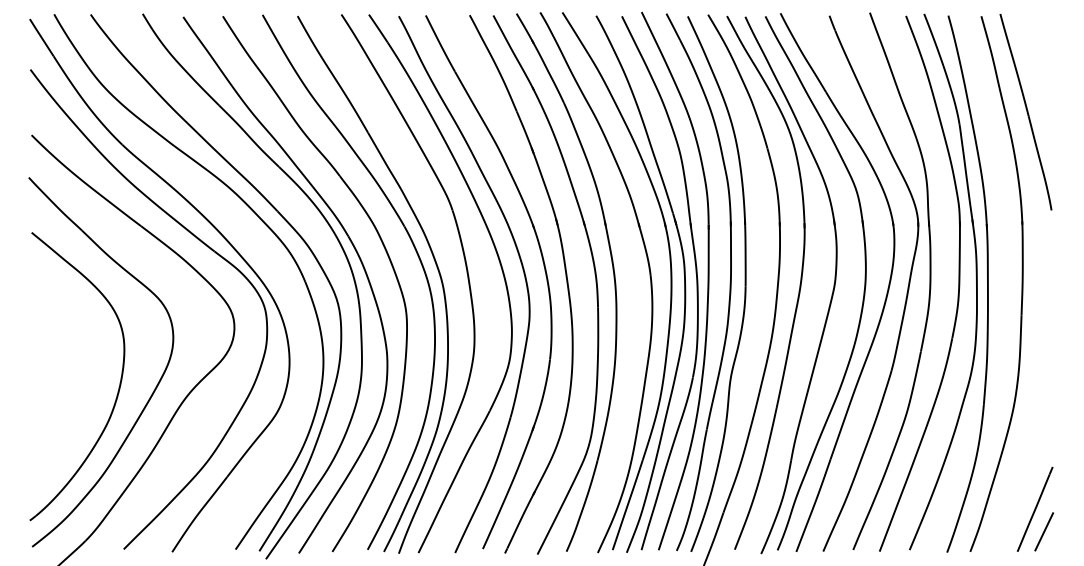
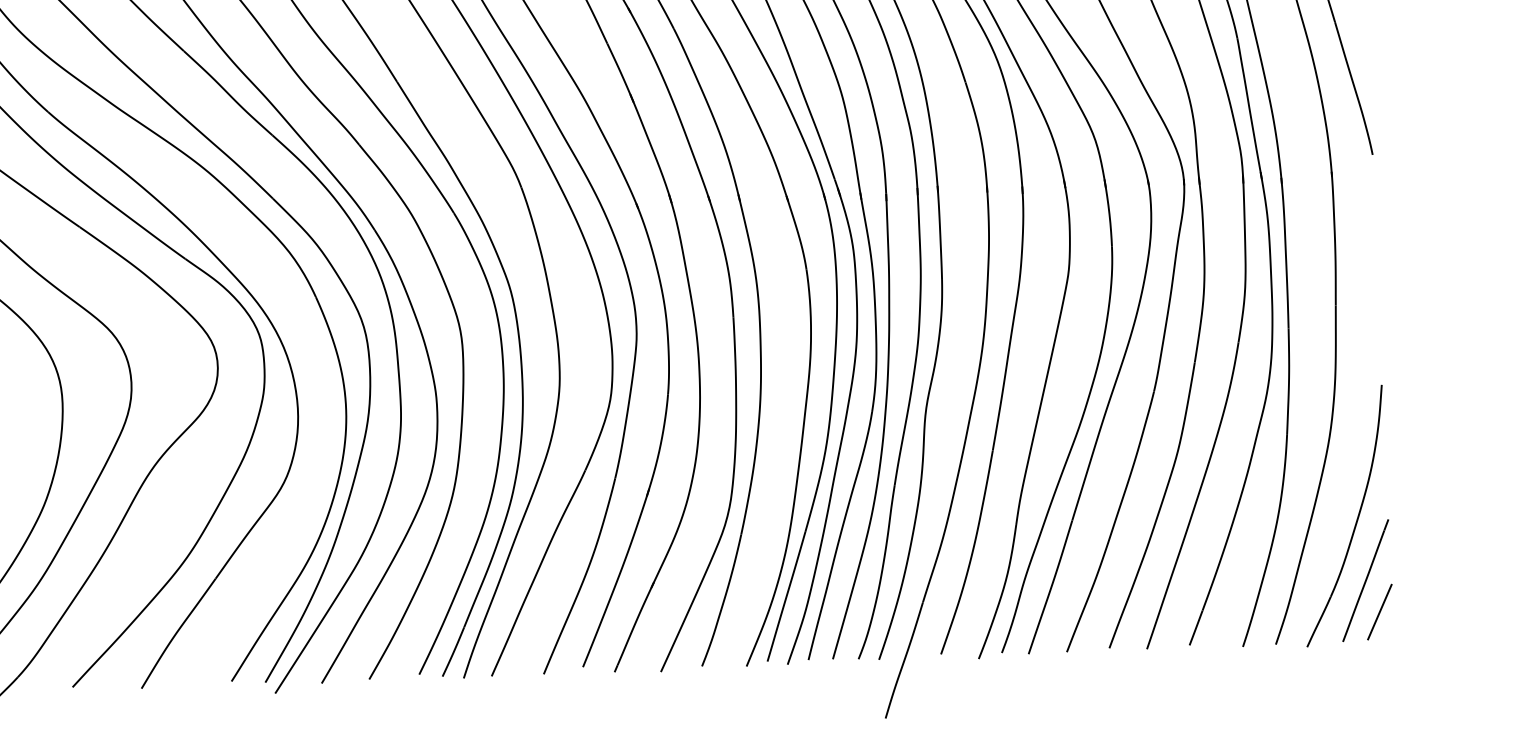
part: (1029, 467) -> (1355, 521), added

